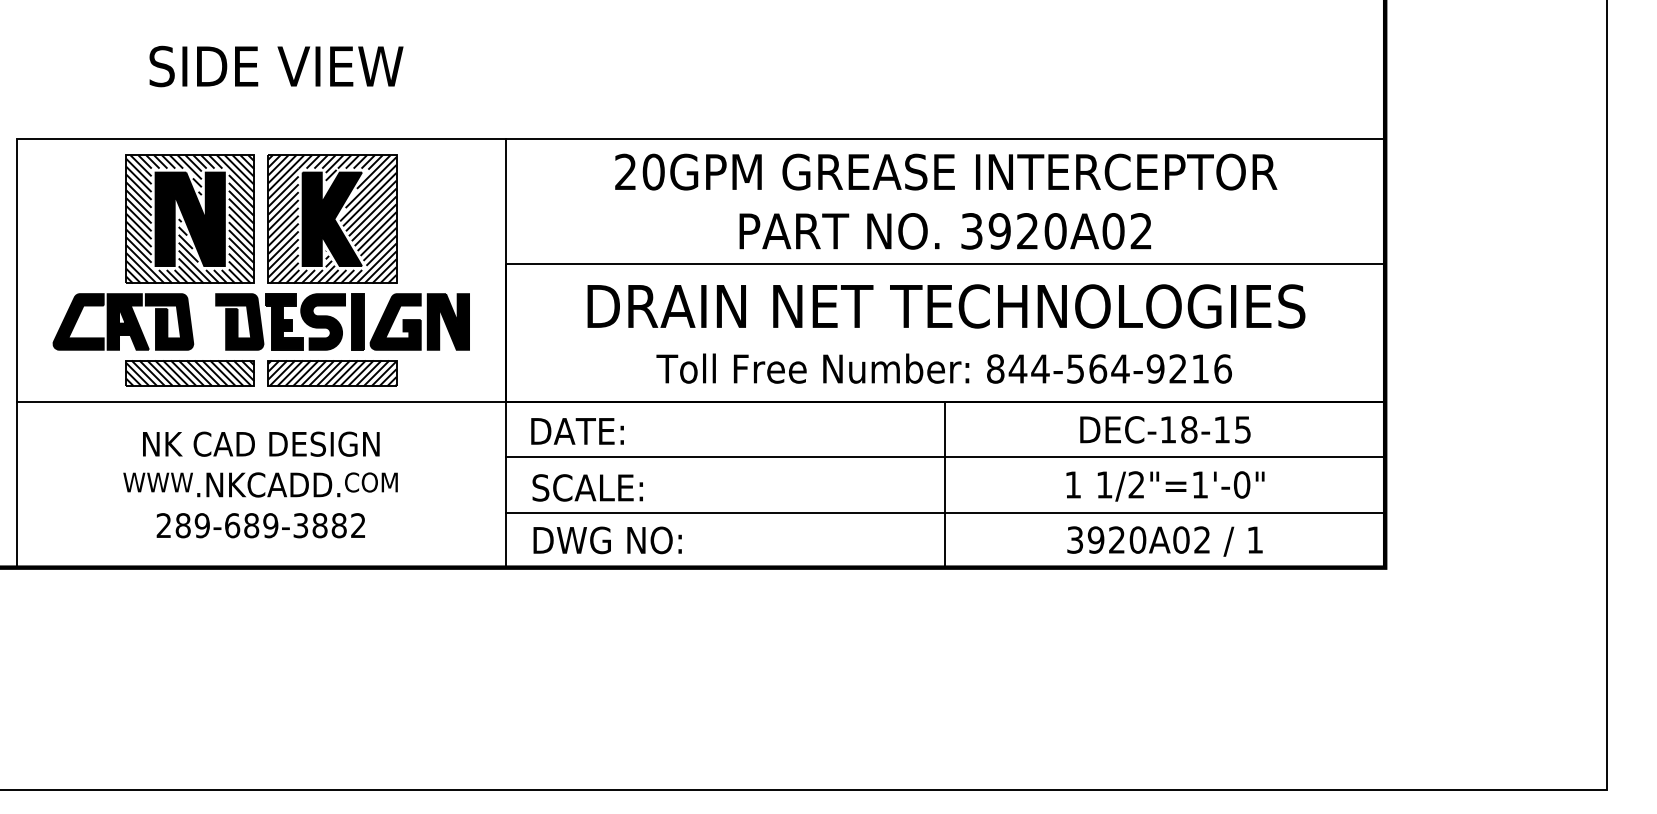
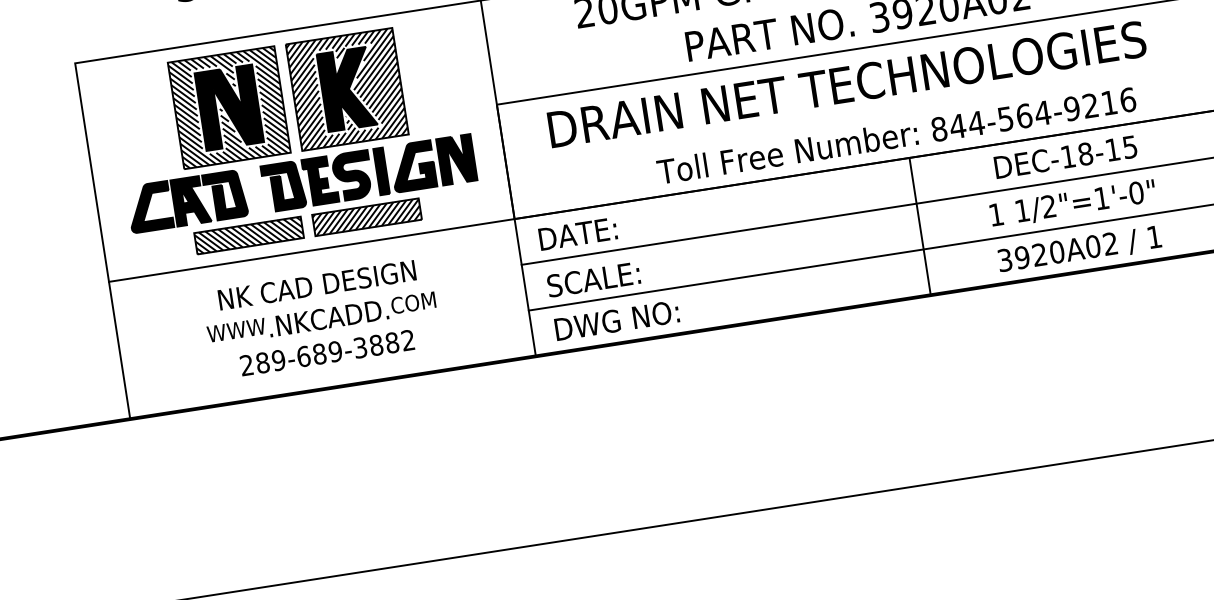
text: (946, 306) -> (847, 84), moved
text: (943, 368) -> (895, 135), moved
line: (945, 484) -> (920, 226), moved

